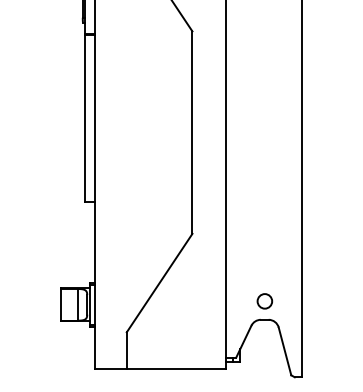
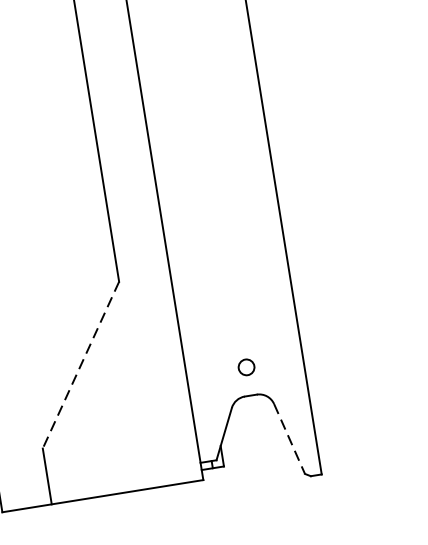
line: (159, 283) -> (80, 365), solid -> dashed
circle: (264, 301) -> (245, 367), size x0.7
line: (285, 351) -> (290, 438), solid -> dashed

